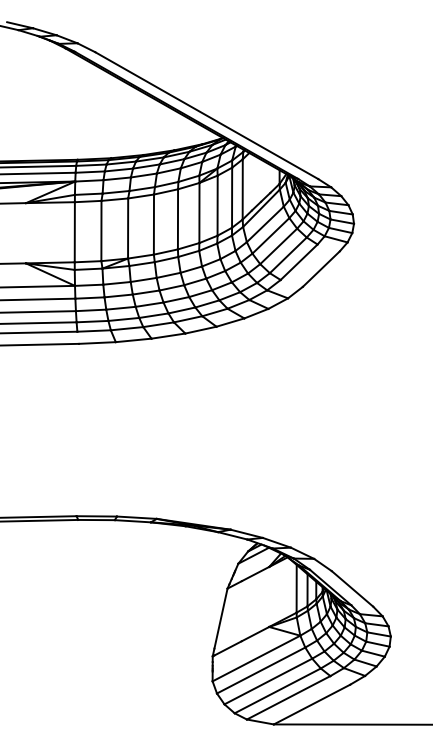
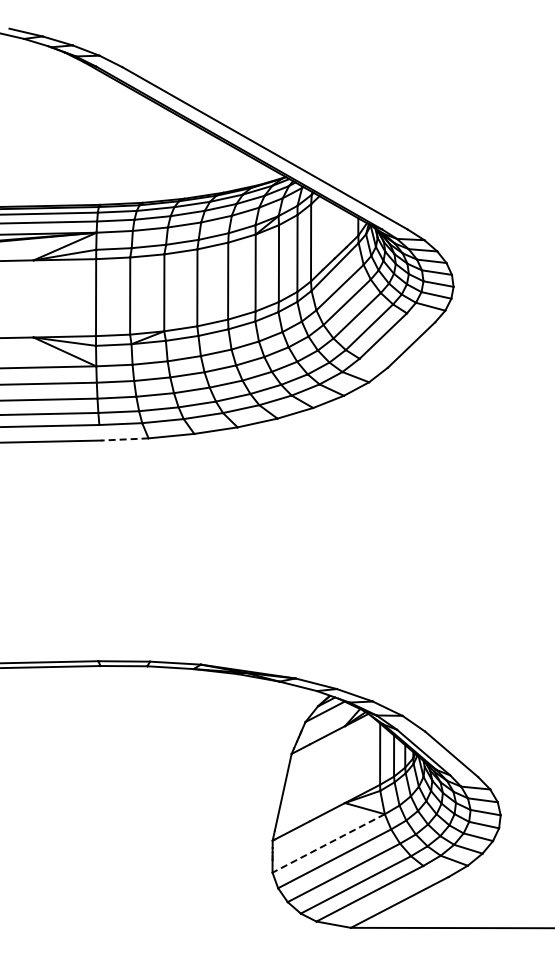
line: (97, 343) -> (124, 439), solid -> dashed
line: (256, 658) -> (328, 843), solid -> dashed

